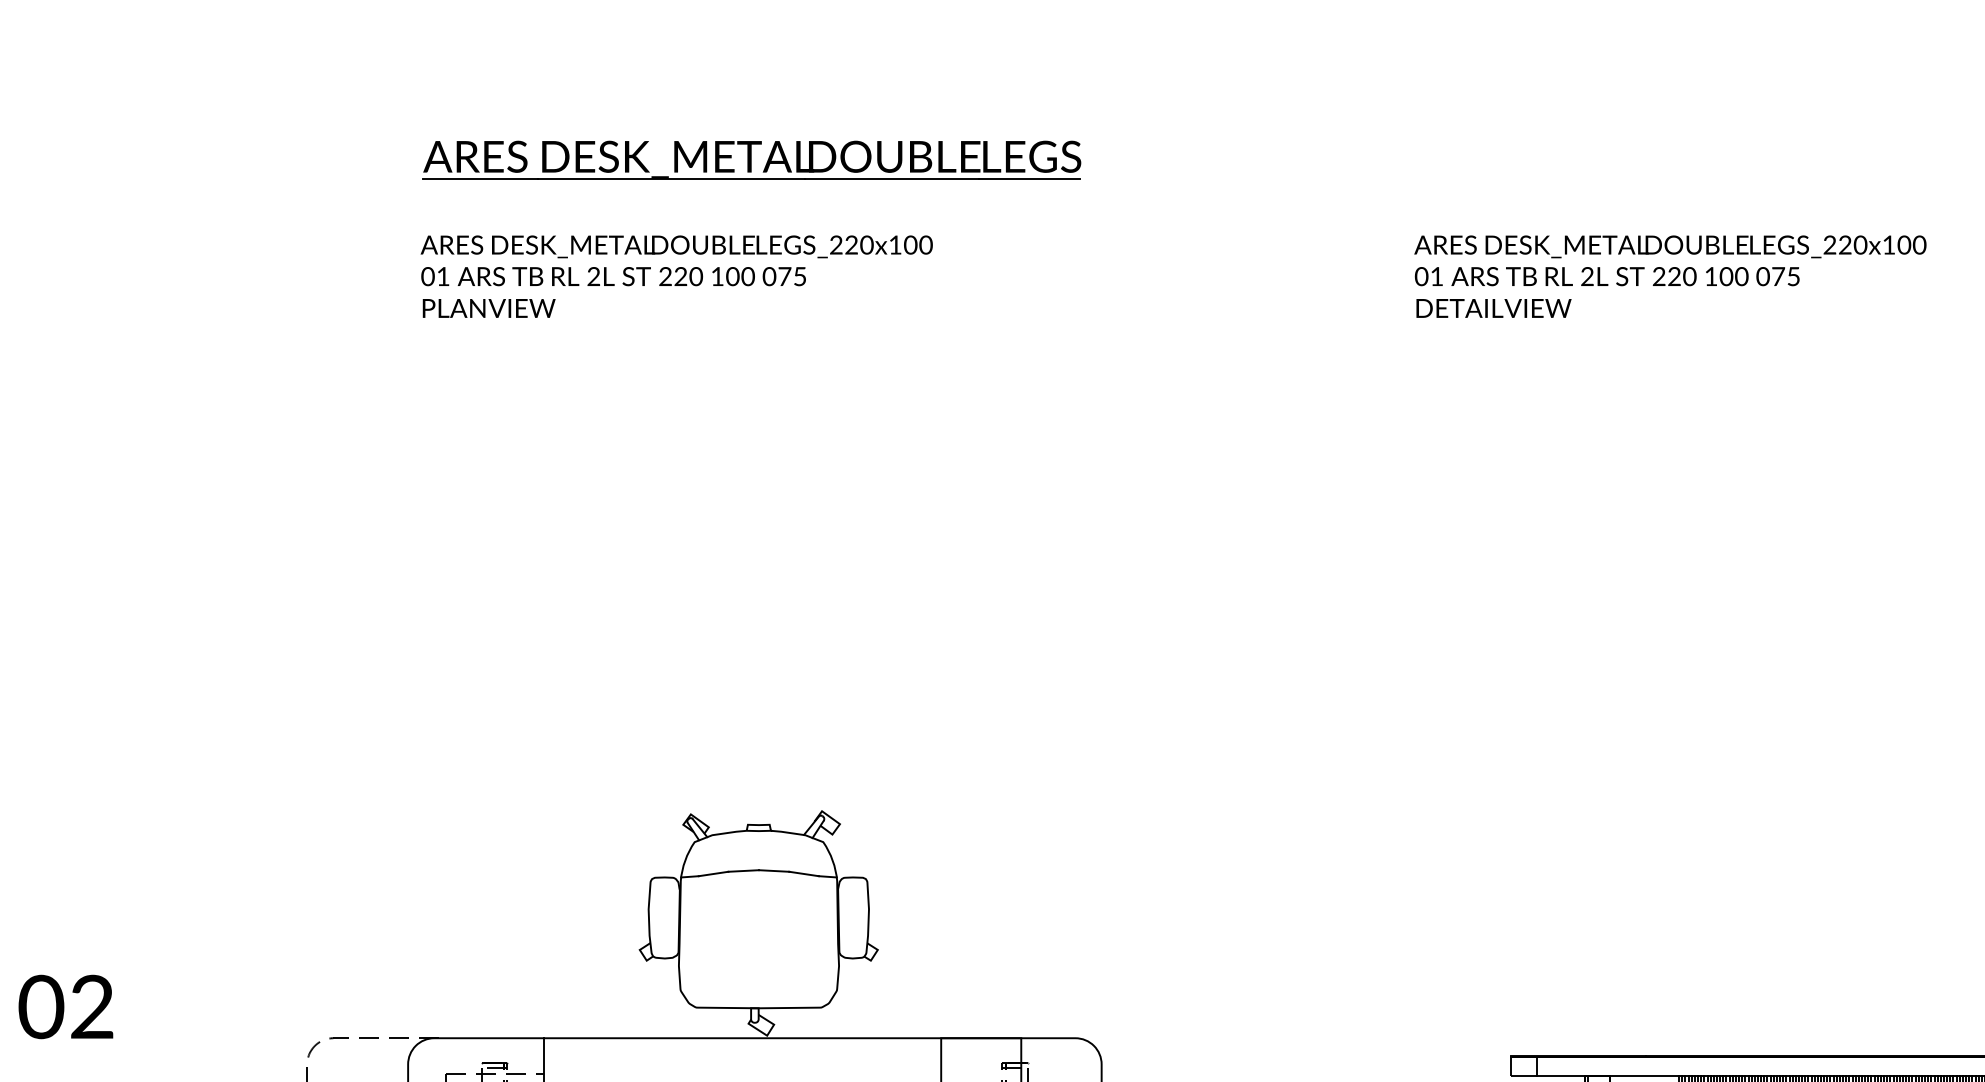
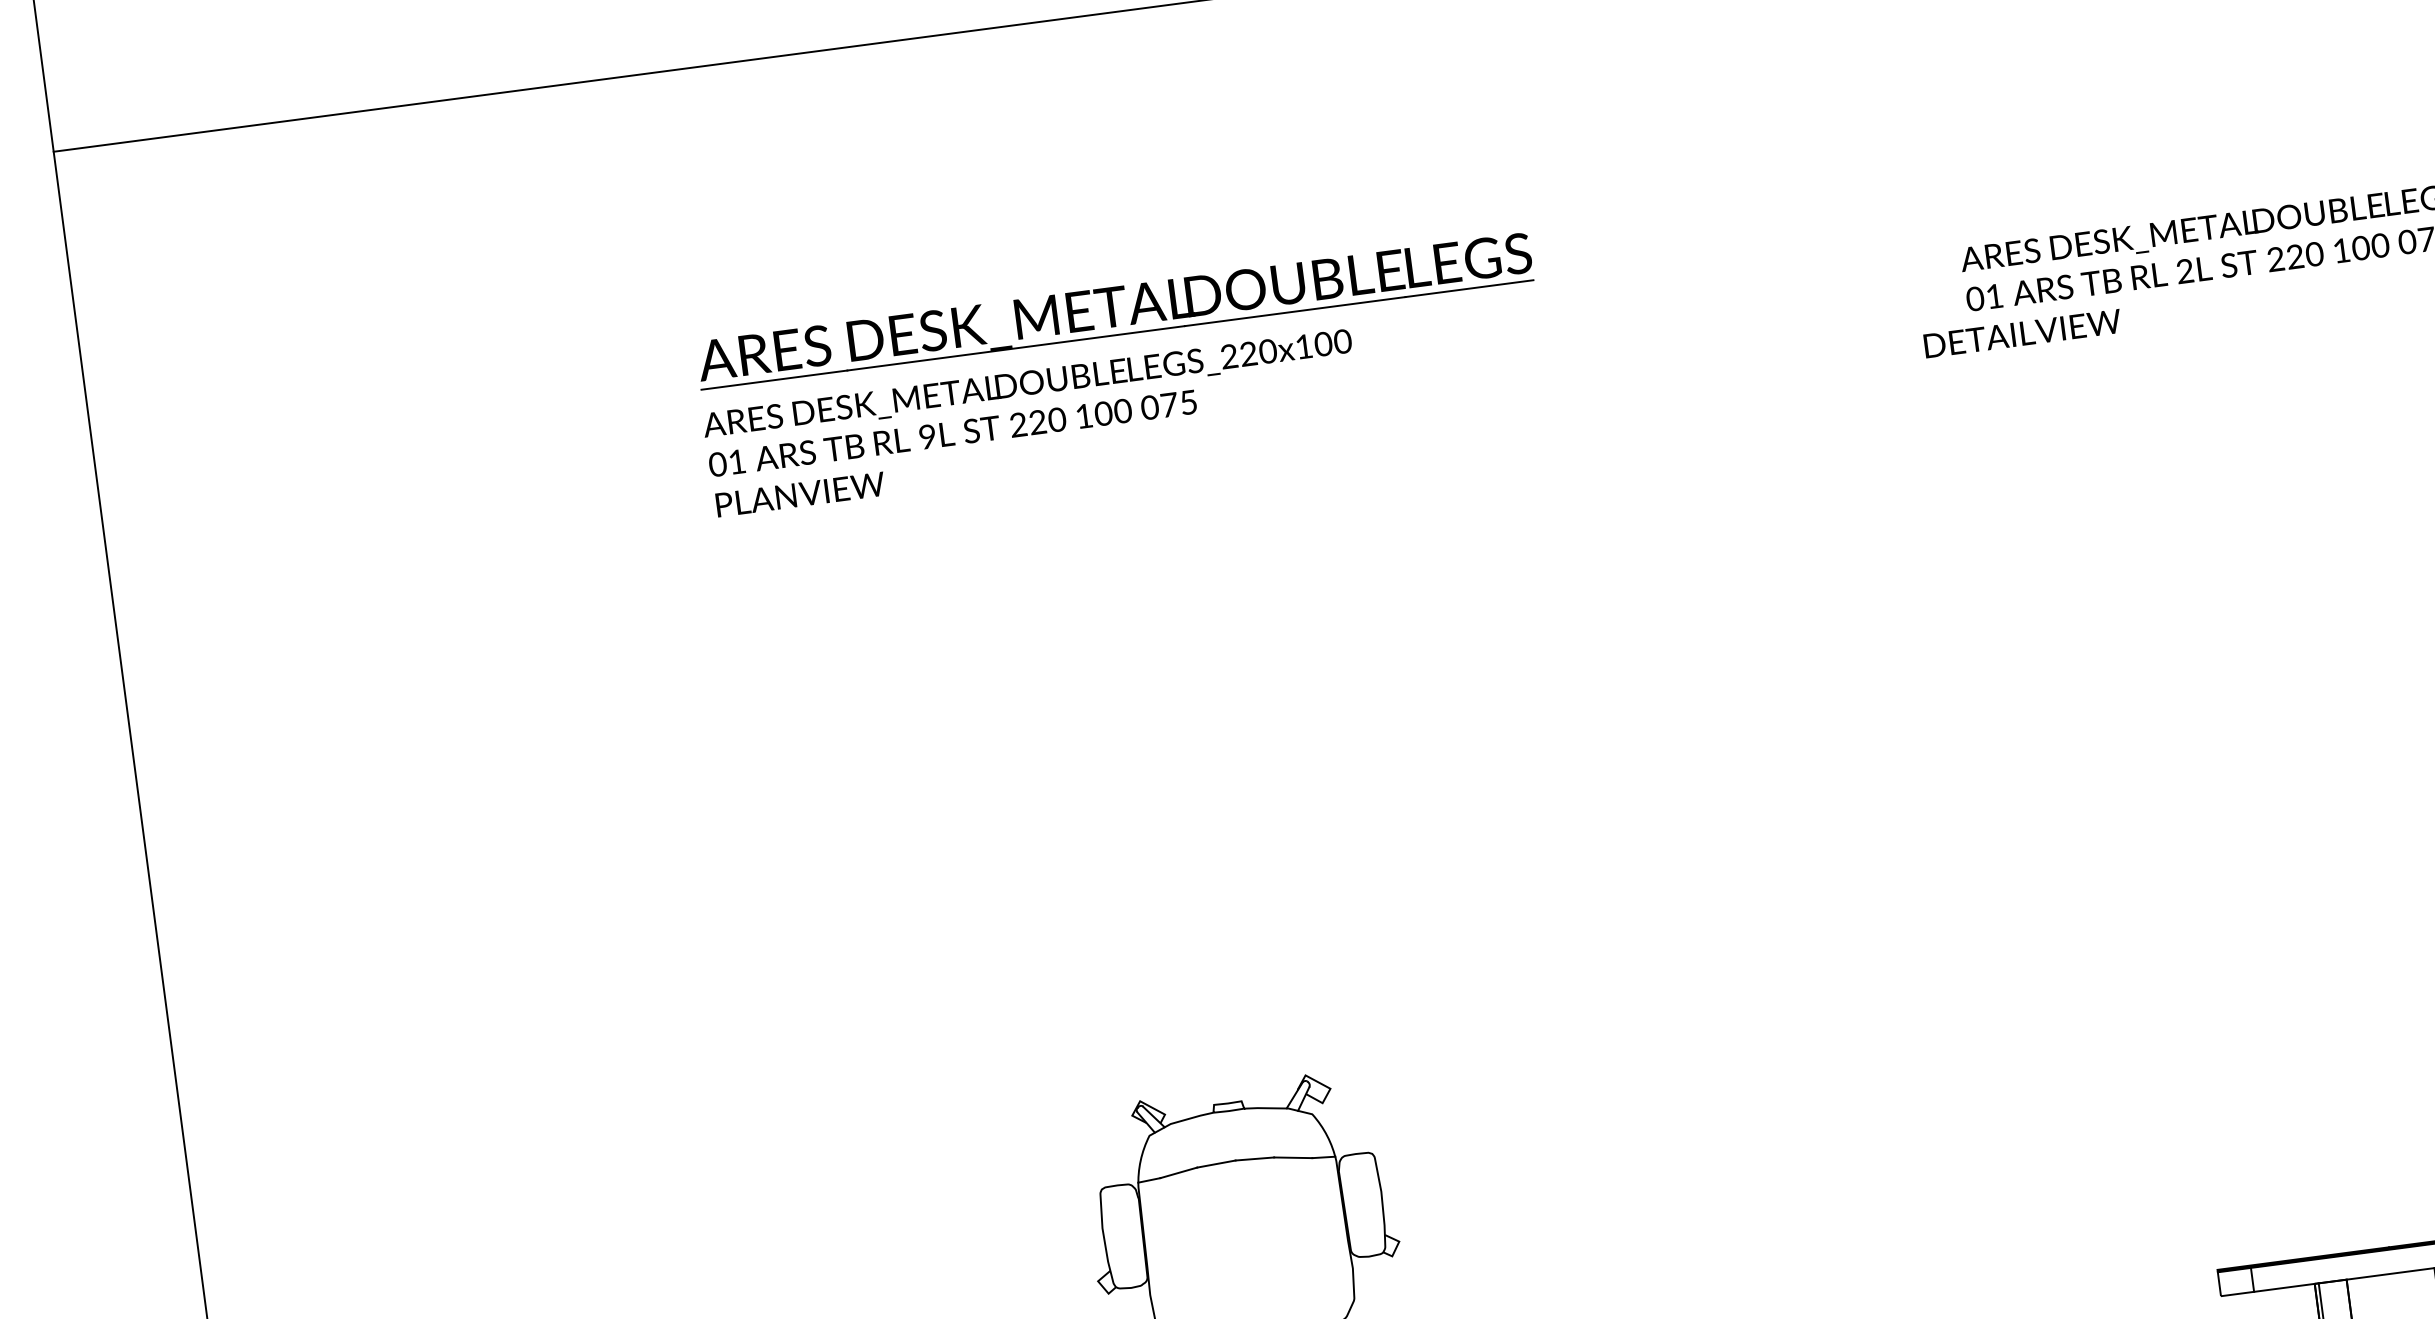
part: (751, 159) -> (1114, 310), moved
text: (593, 276) -> (927, 436), 2L -> 9L
text: (1493, 308) -> (2022, 333), moved

